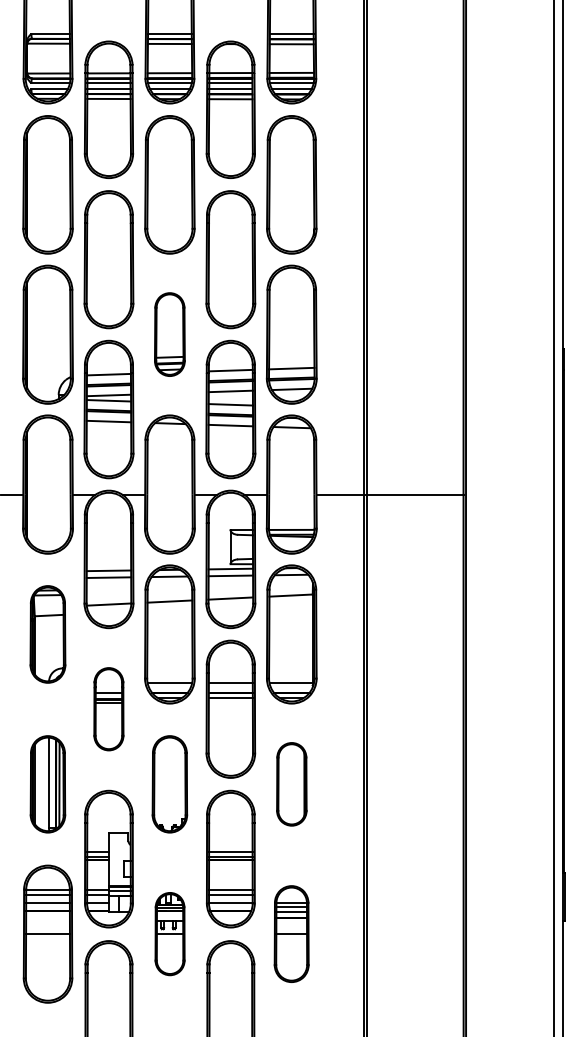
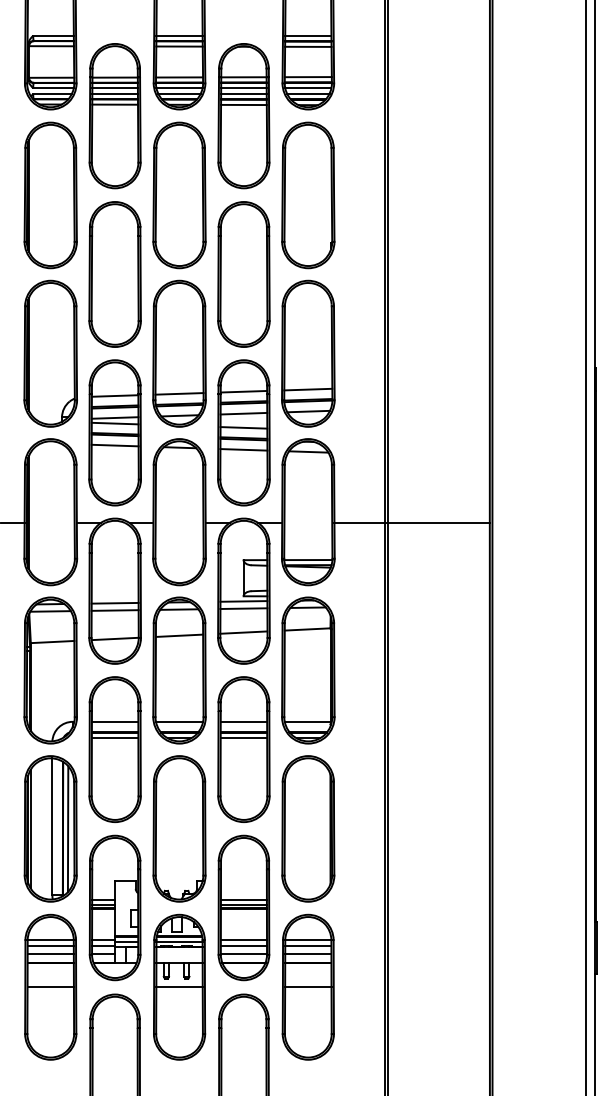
part: (169, 334) -> (179, 353), size x1.67
part: (47, 634) -> (50, 670), size x1.43
part: (108, 709) -> (114, 749), size x1.67
part: (47, 783) -> (50, 828), size x1.43
part: (169, 783) -> (179, 828), size x1.43
part: (291, 783) -> (308, 828), size x1.67
part: (169, 933) -> (179, 986), size x1.67
part: (291, 933) -> (307, 986), size x1.43

